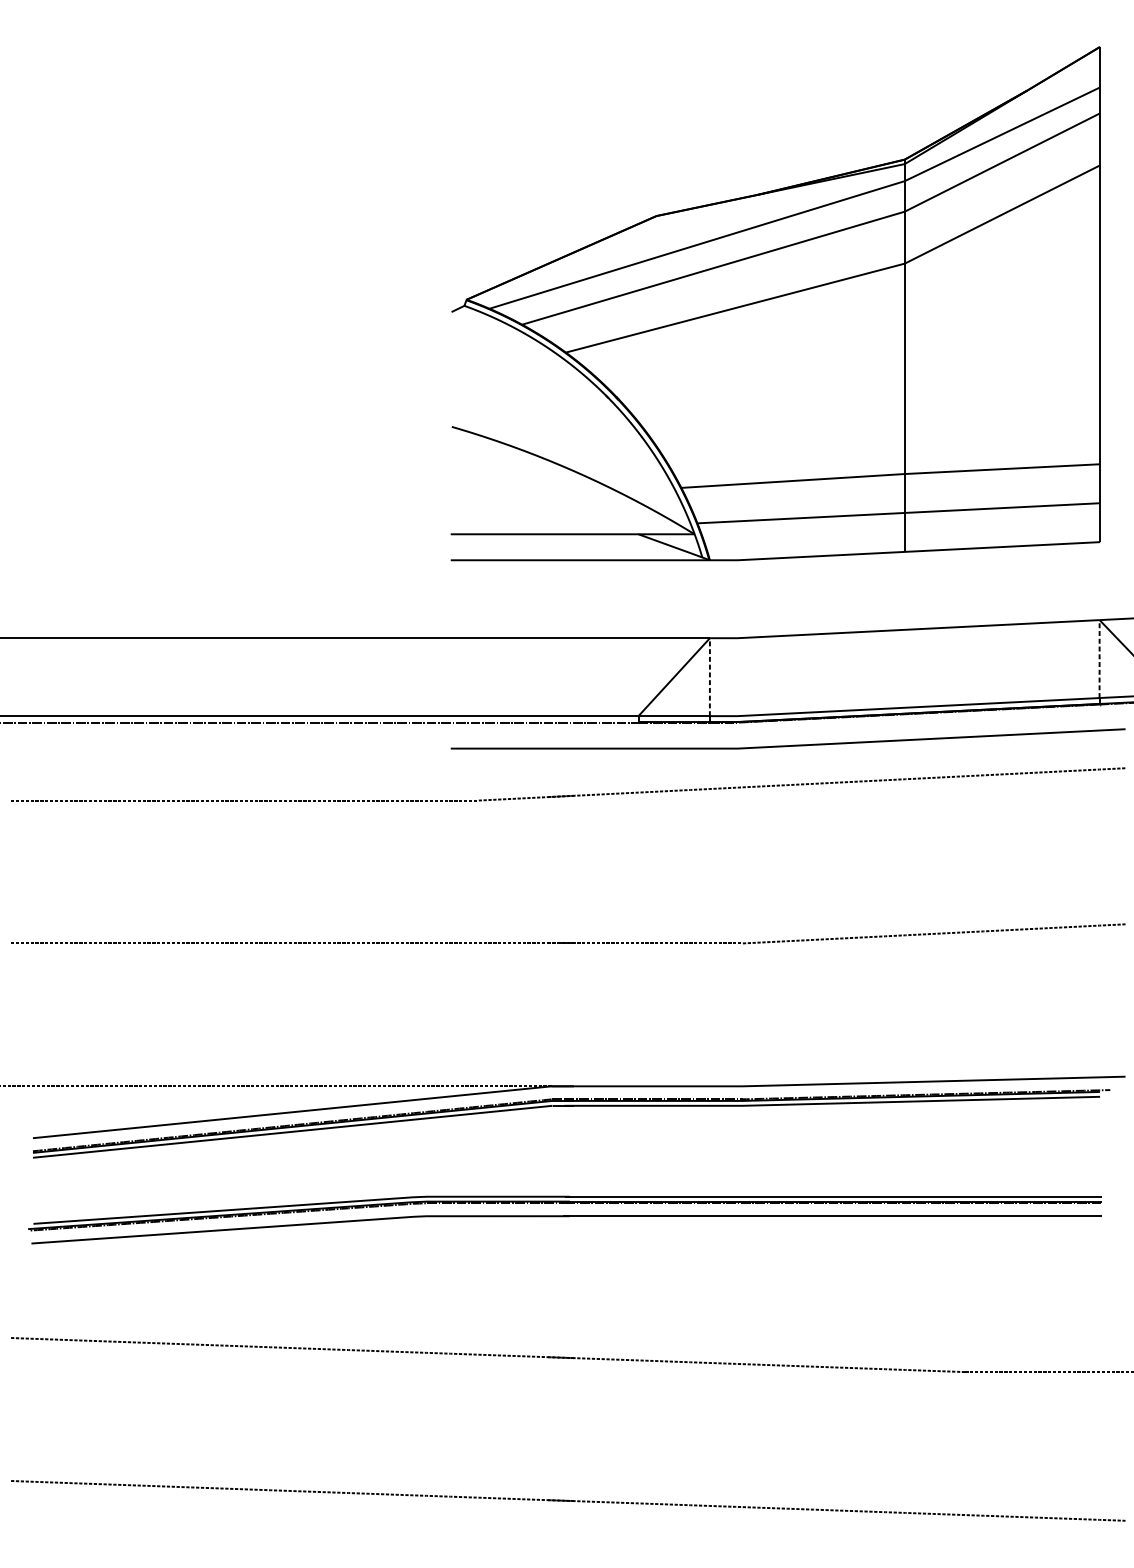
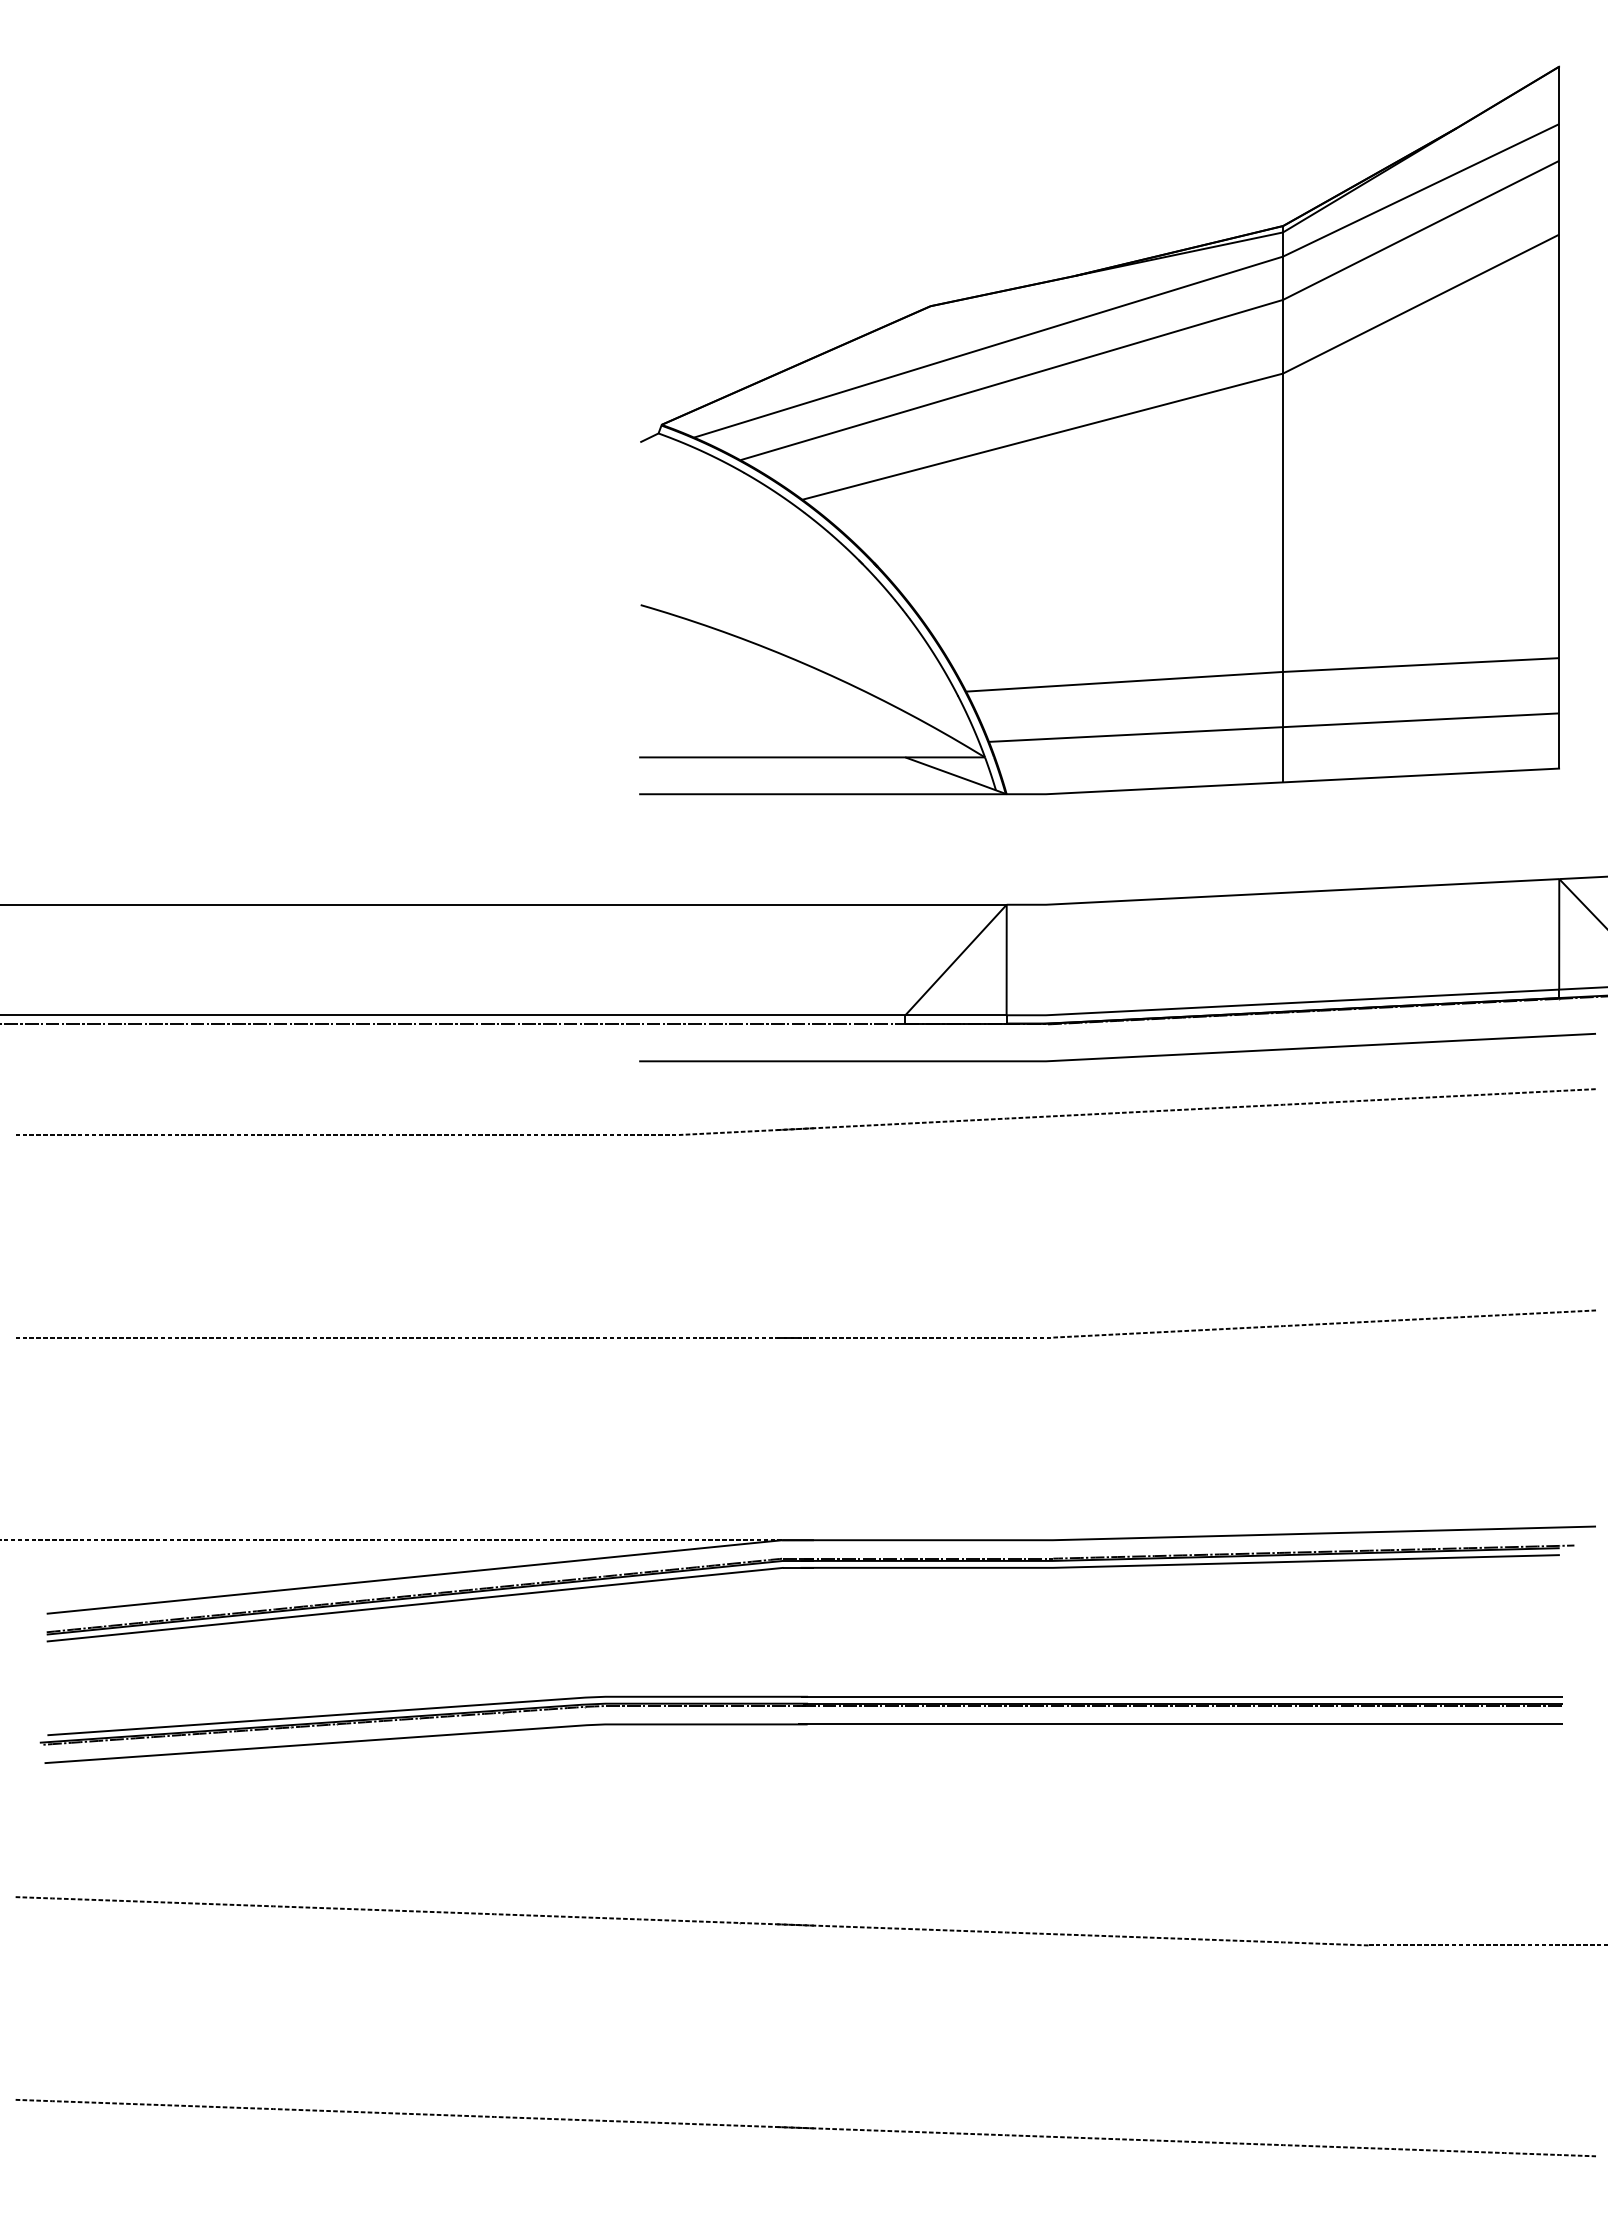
line: (1099, 658) -> (1559, 933), dashed -> solid
line: (709, 676) -> (1006, 959), dashed -> solid

